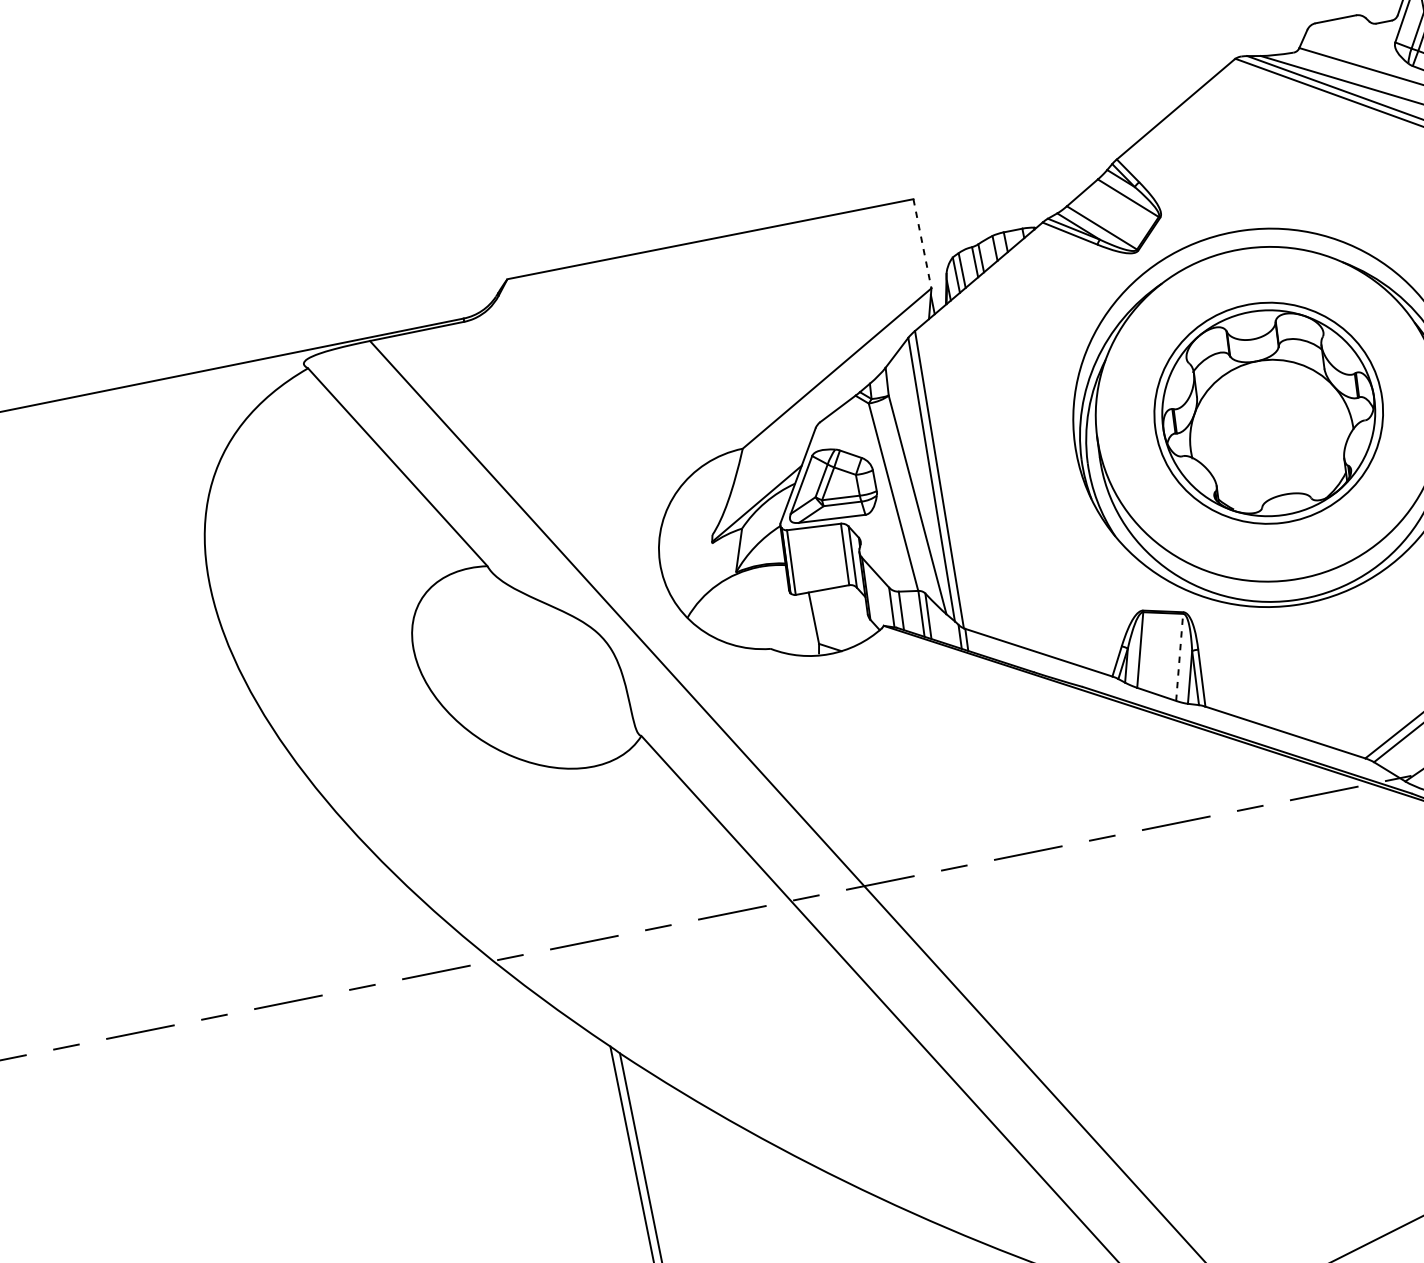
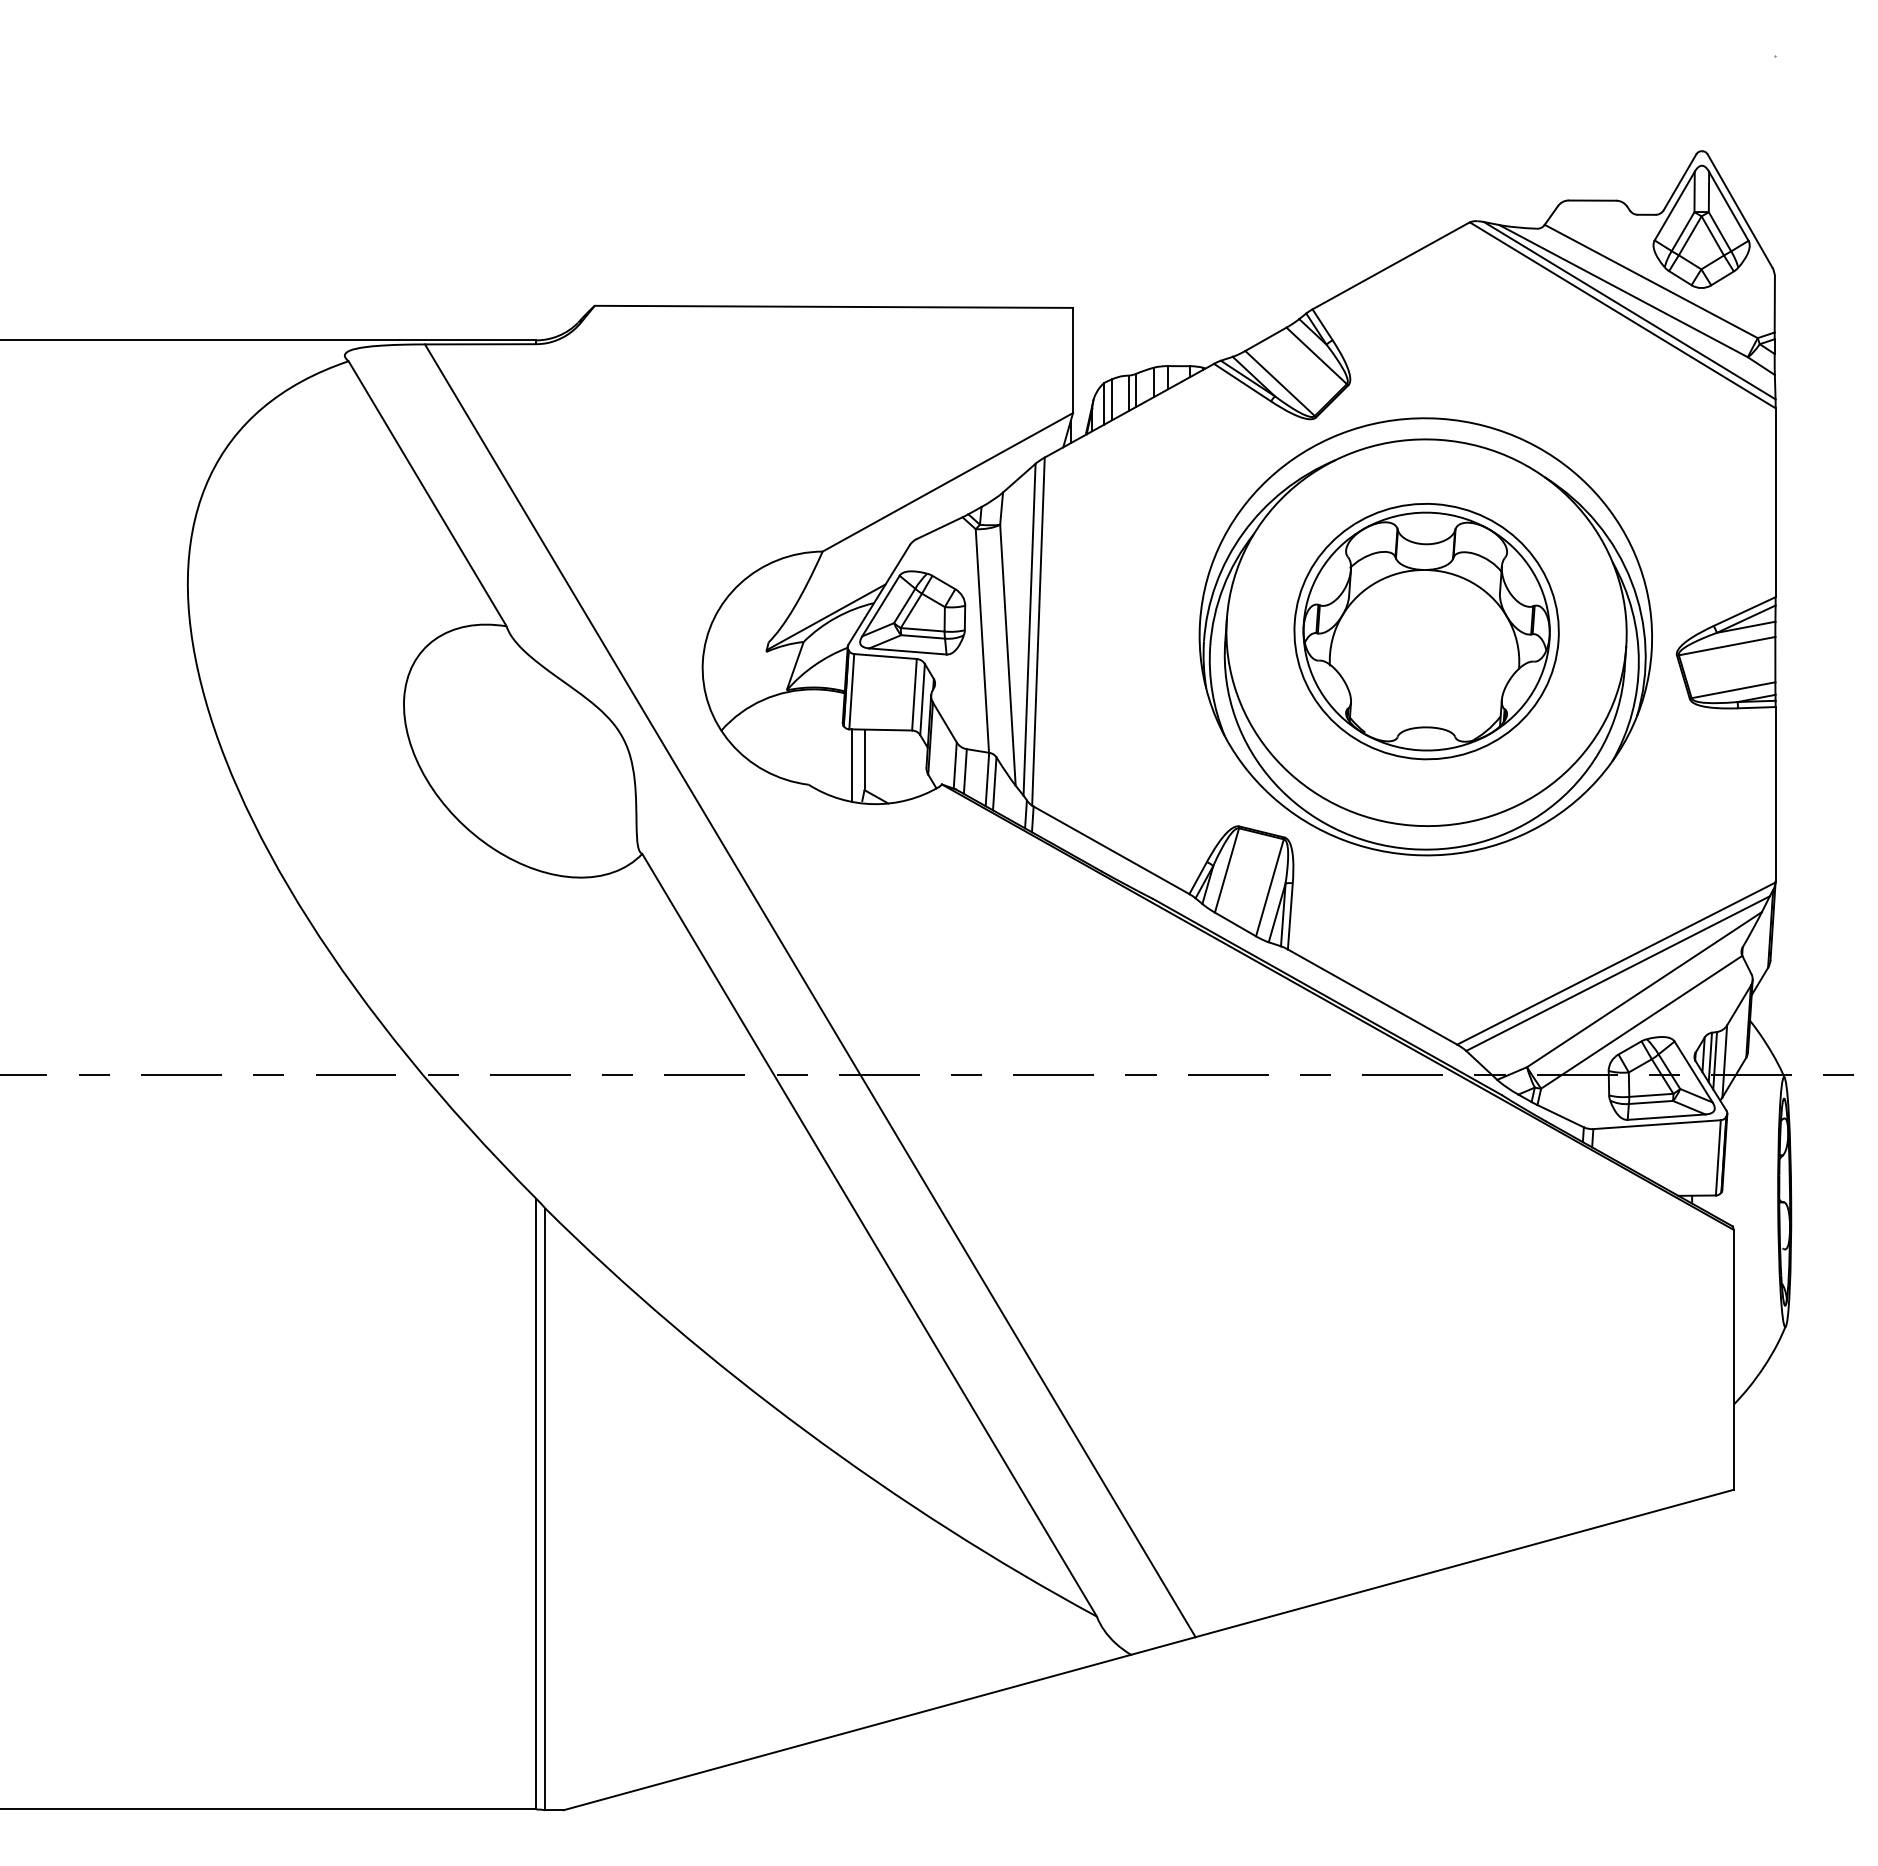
line: (922, 243) -> (1073, 360), dashed -> solid
line: (804, 625) -> (852, 765), added
line: (1180, 657) -> (1270, 887), dashed -> solid

